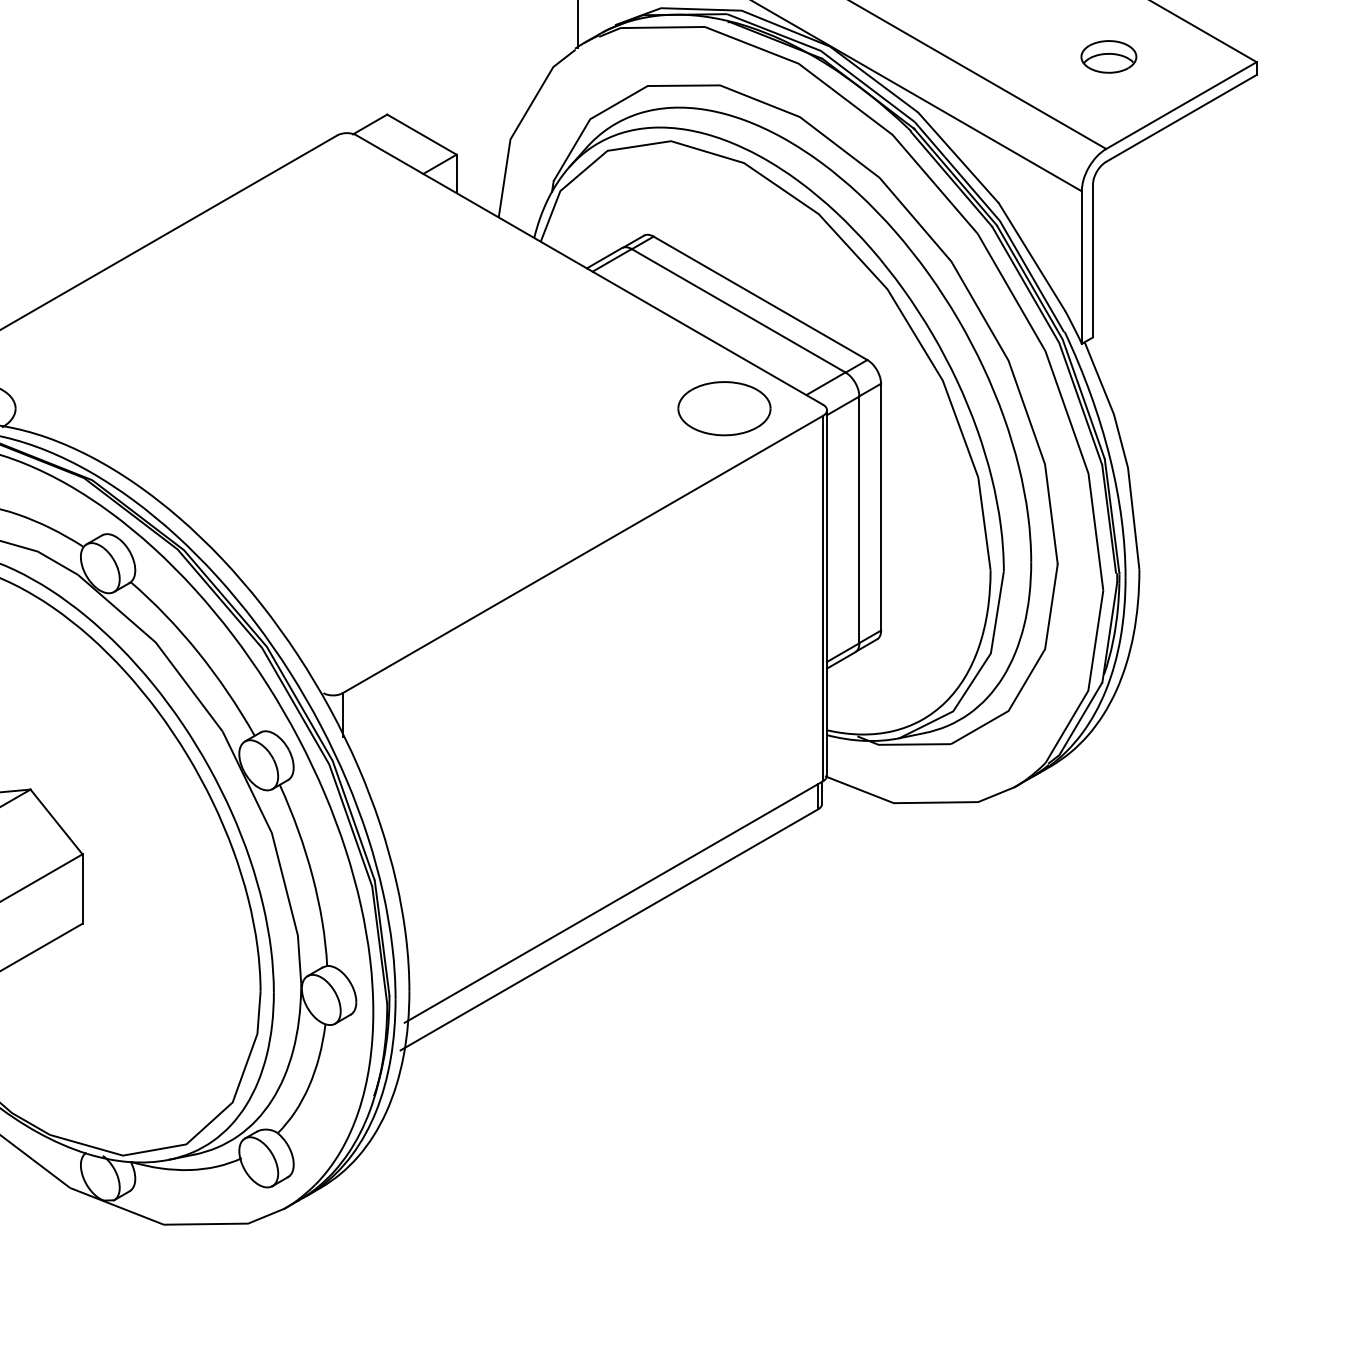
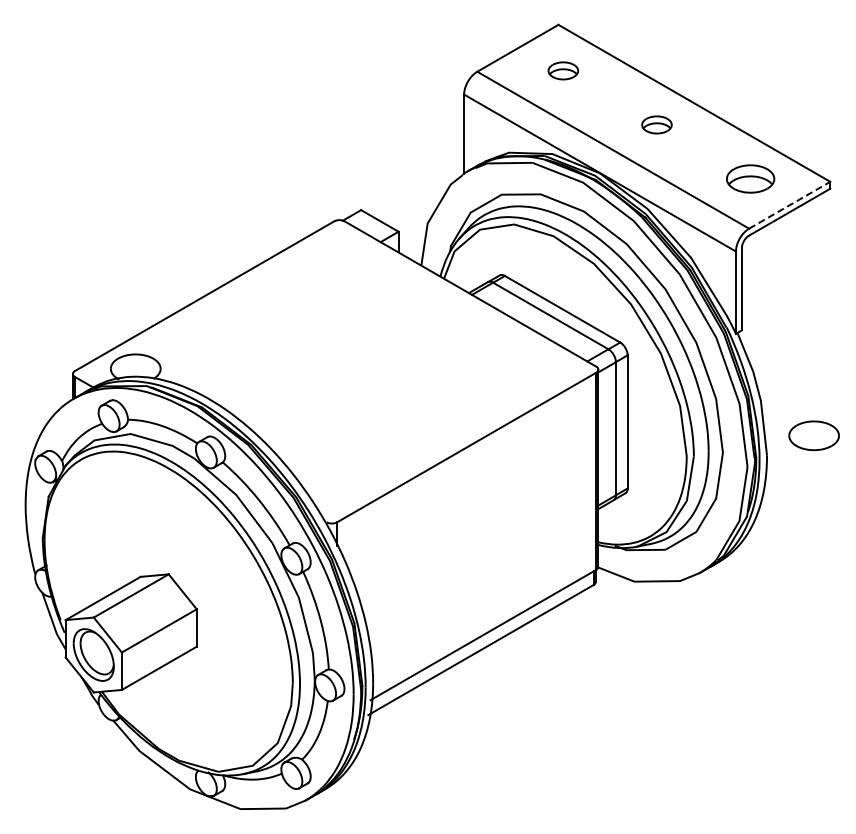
part: (1108, 55) -> (750, 178), size x1.6
line: (1181, 106) -> (789, 205), solid -> dashed
part: (723, 408) -> (813, 435), moved

